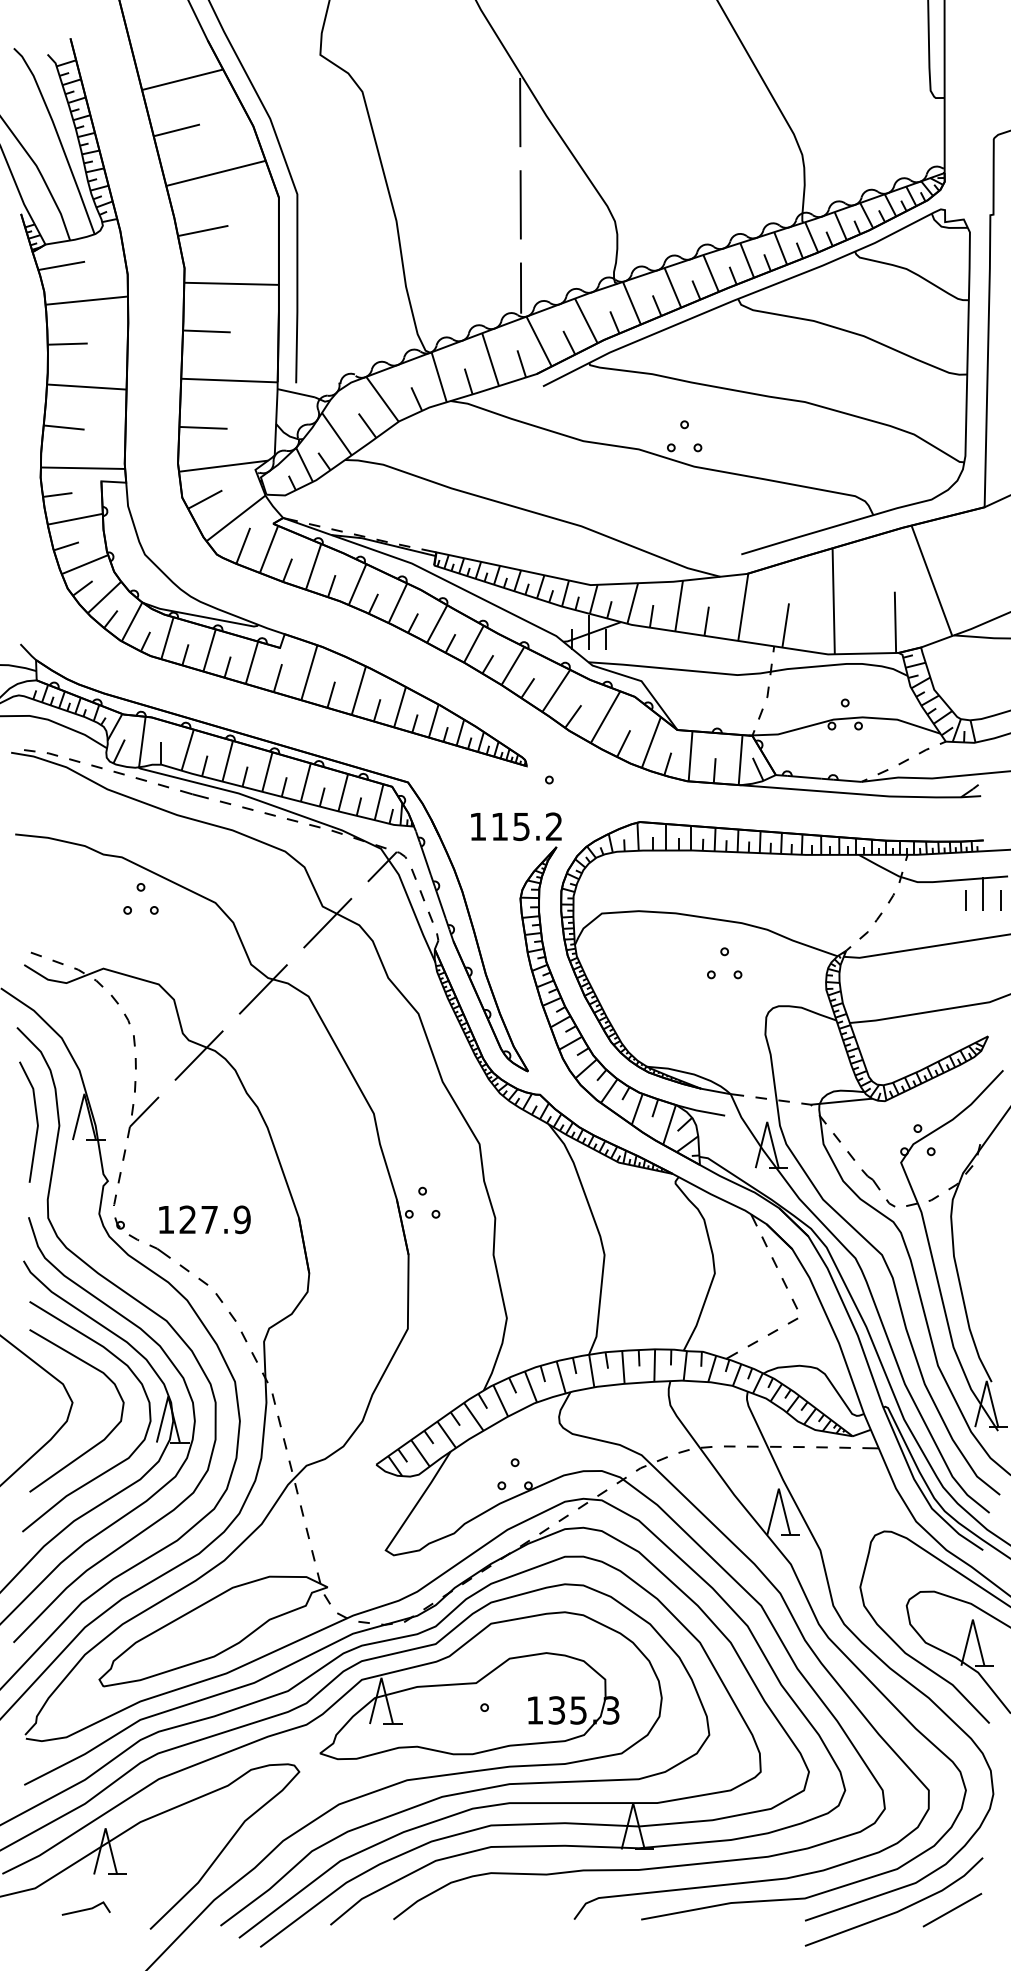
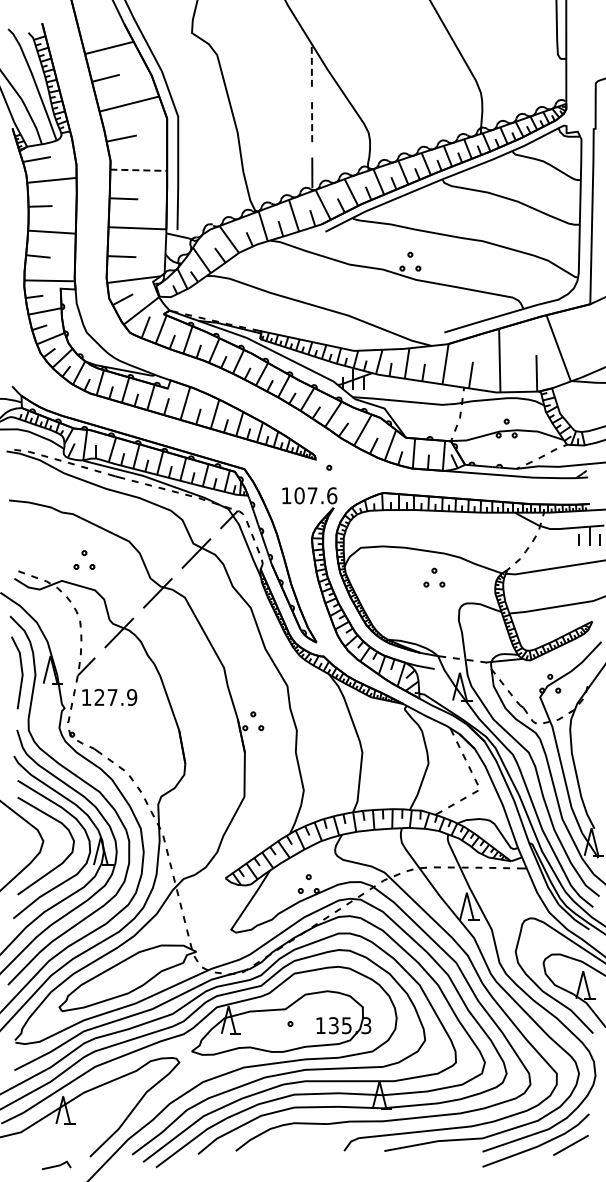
line: (519, 112) -> (311, 67), solid -> dashed
line: (521, 204) -> (312, 122), solid -> dashed
line: (232, 284) -> (139, 170), solid -> dashed
text: (526, 826) -> (315, 495), 115.2 -> 107.6
part: (141, 897) -> (84, 559), moved
text: (204, 1219) -> (109, 697), moved
line: (86, 1908) -> (56, 1165), moved

